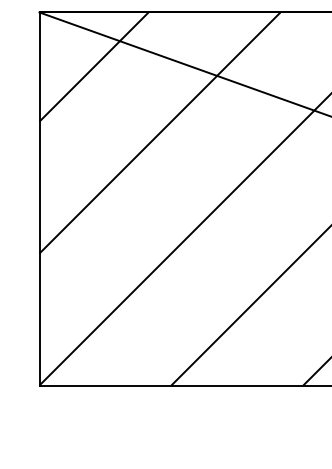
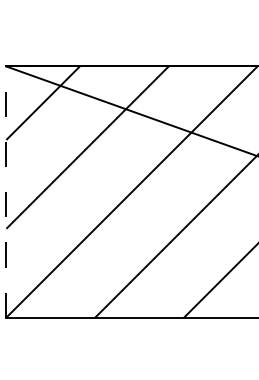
line: (39, 199) -> (6, 192), solid -> dashed

